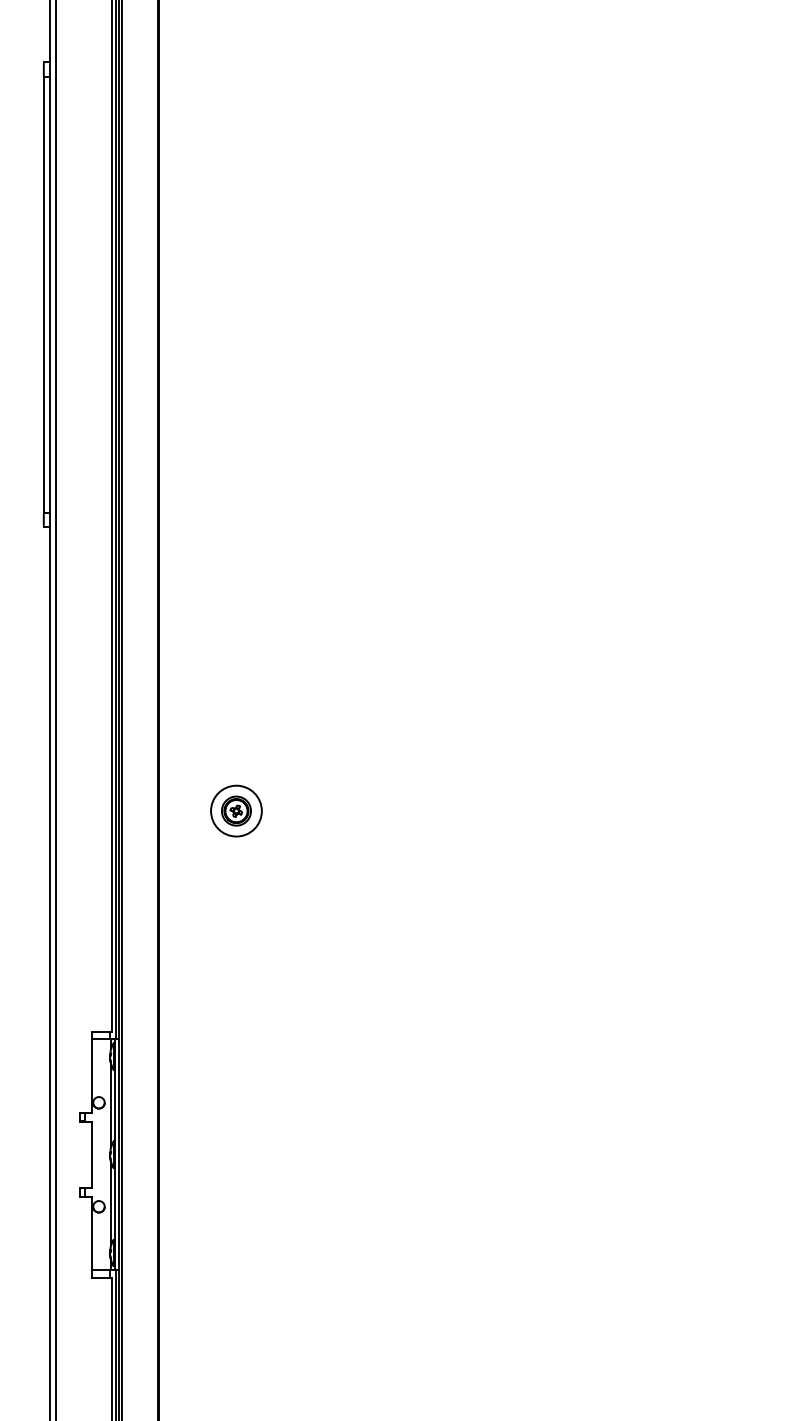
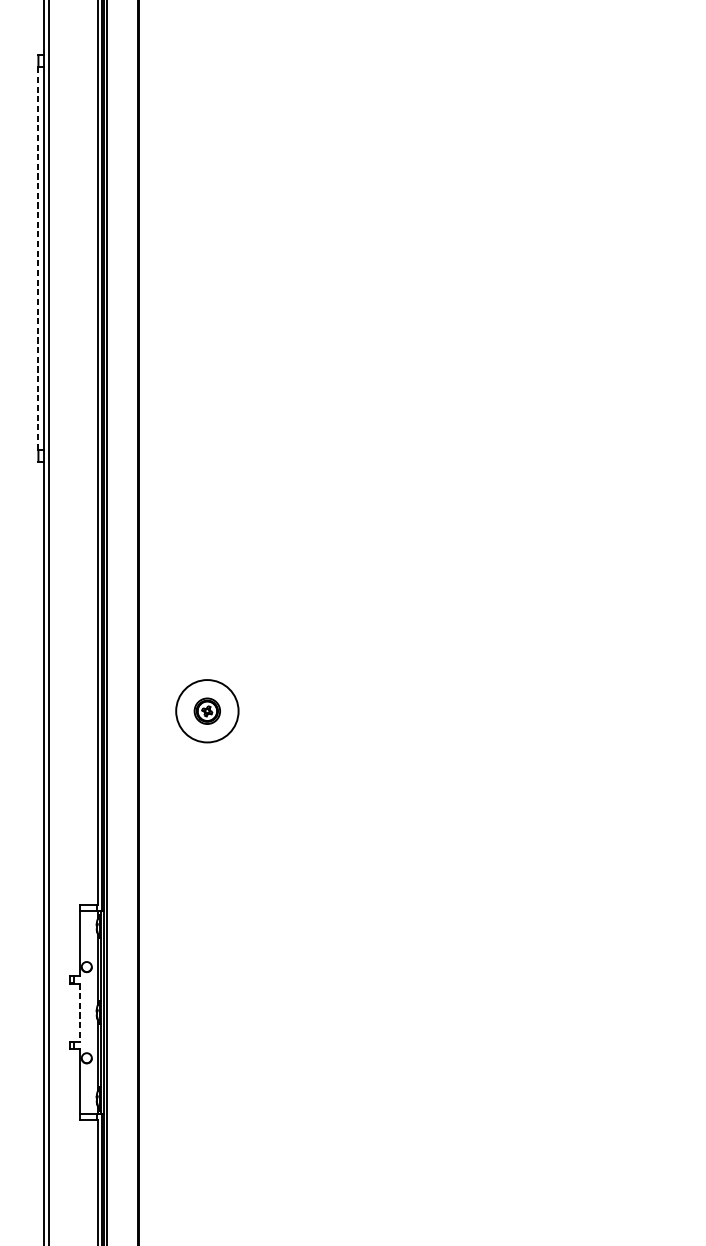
line: (43, 294) -> (38, 258), solid -> dashed
circle: (236, 810) -> (207, 710), size x1.4
line: (91, 1155) -> (80, 1013), solid -> dashed

